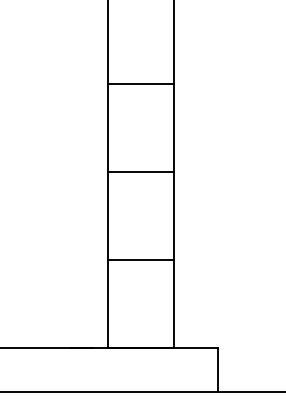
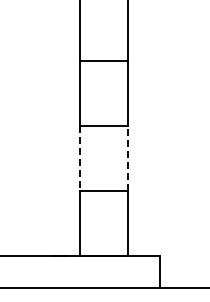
line: (174, 215) -> (128, 158), solid -> dashed
line: (108, 217) -> (79, 159), solid -> dashed

